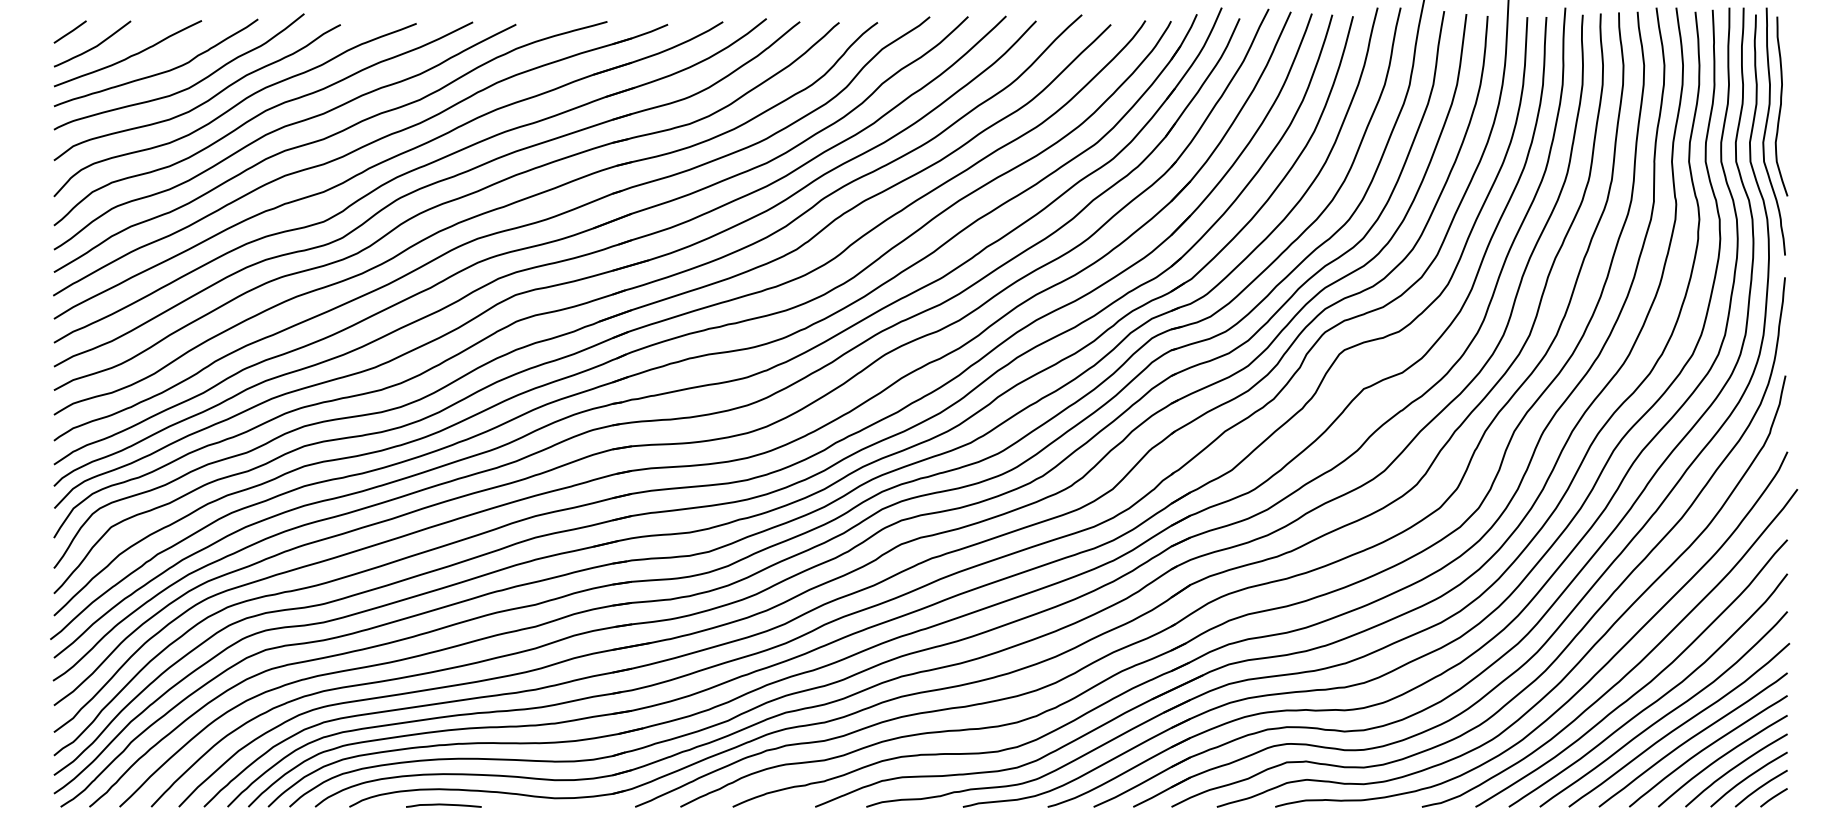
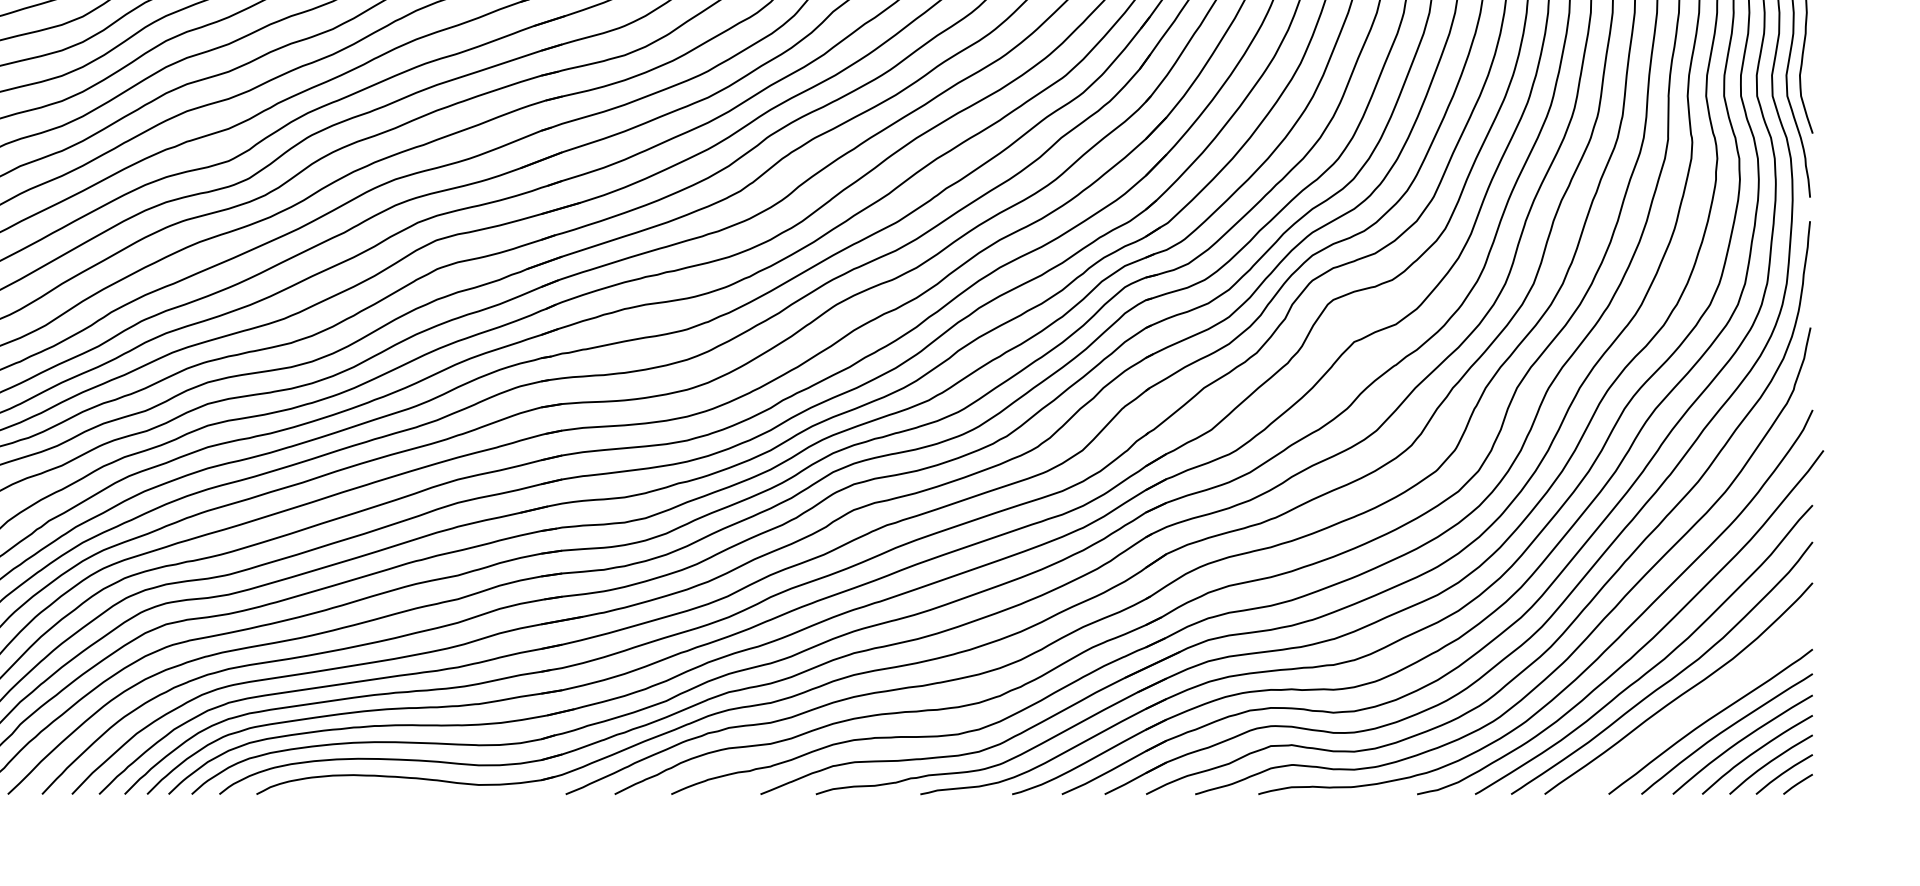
curve: (1680, 724) -> (1696, 705), removed
curve: (443, 805) -> (358, 792), removed

